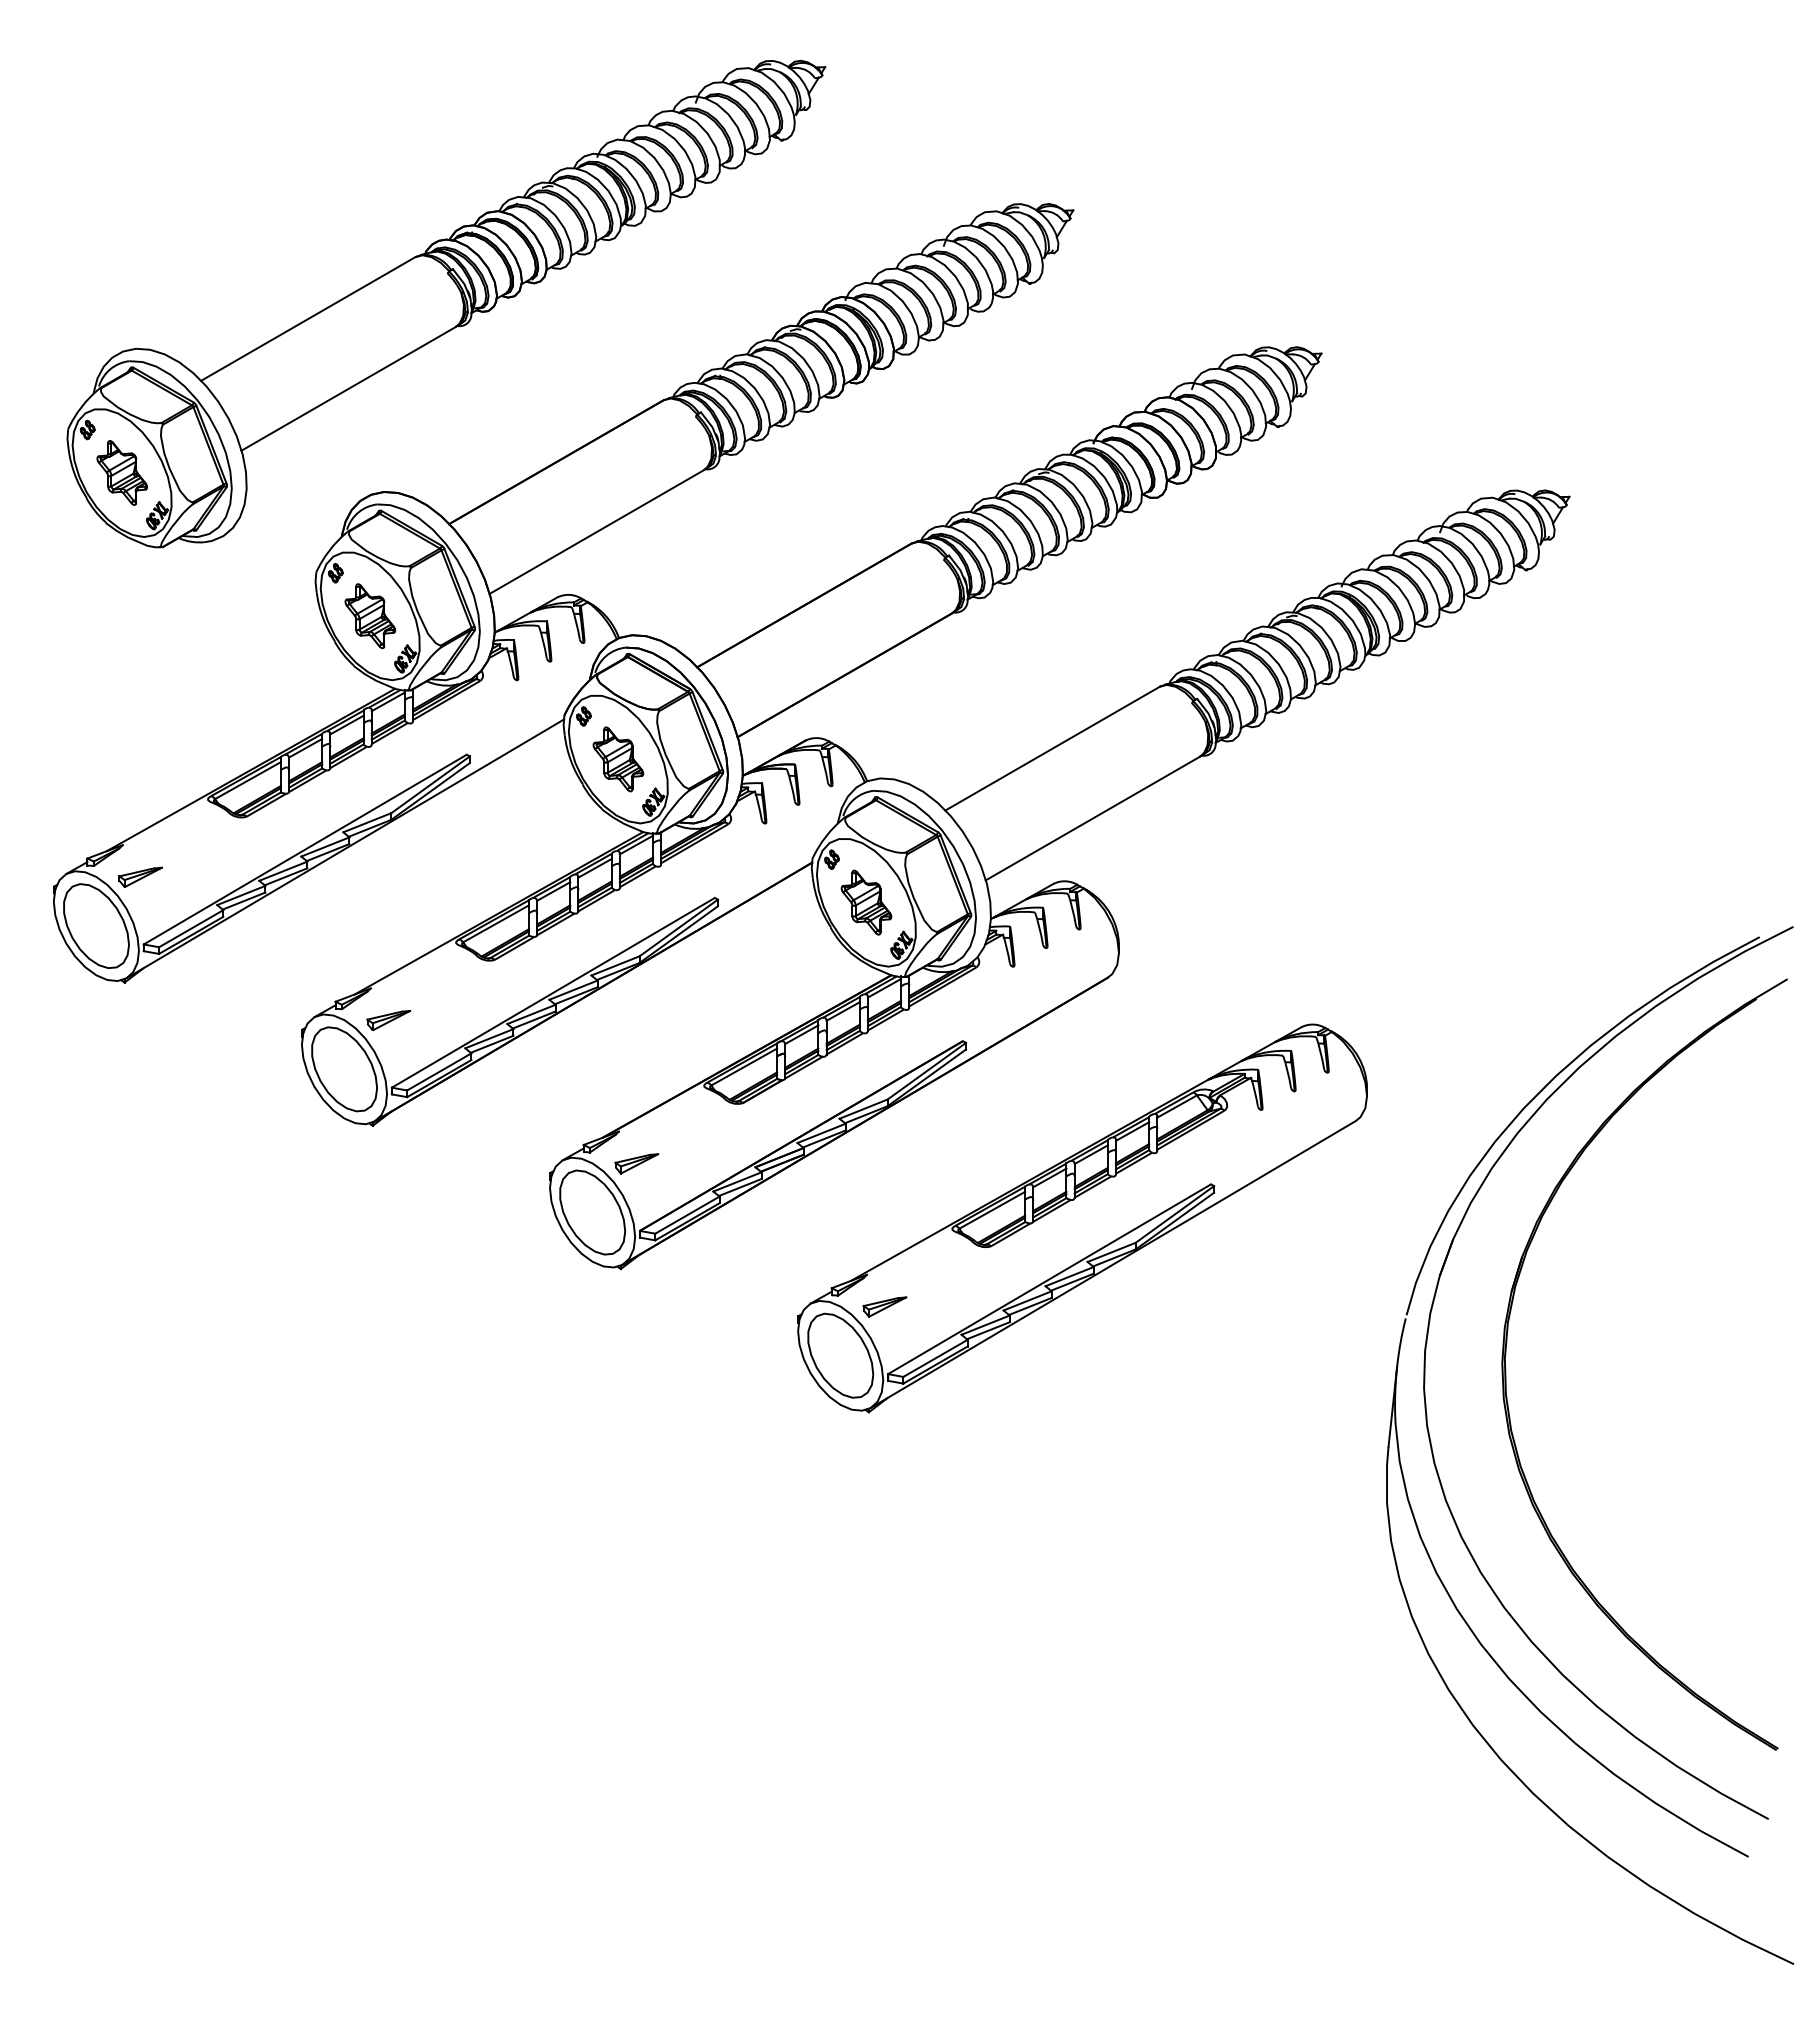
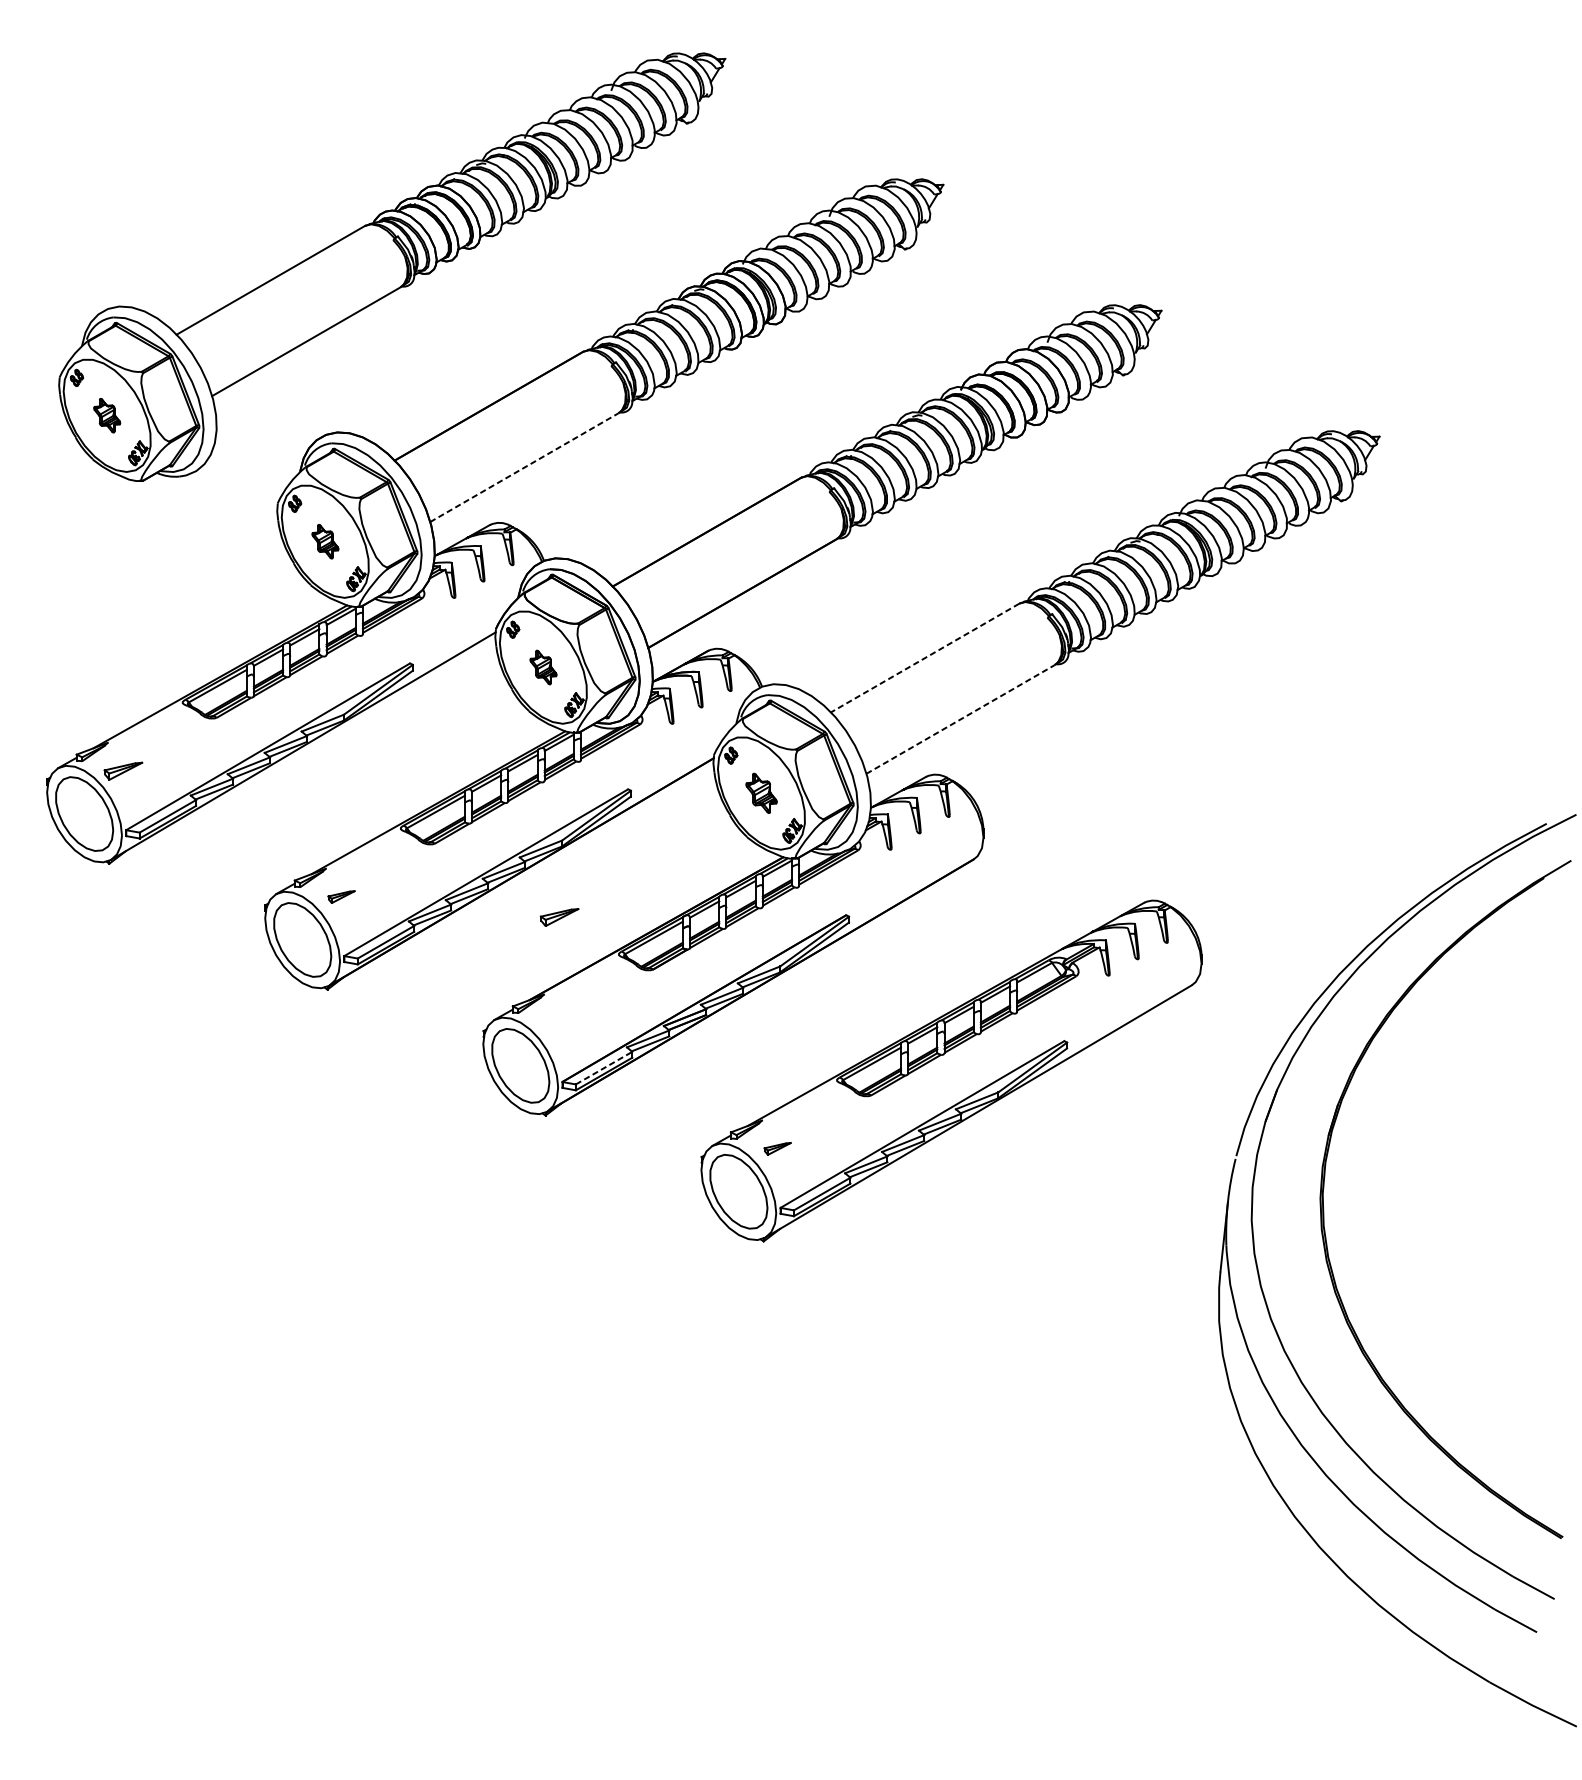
part: (121, 472) -> (106, 415), size x0.6
line: (596, 532) -> (524, 468), solid -> dashed
part: (370, 616) -> (325, 541), size x0.6
line: (1052, 748) -> (925, 657), solid -> dashed
part: (618, 759) -> (543, 667), size x0.6
line: (1092, 818) -> (960, 719), solid -> dashed
part: (866, 902) -> (761, 793), size x0.7
part: (388, 1020) -> (341, 897), size x0.7
part: (636, 1163) -> (559, 917), moved
line: (687, 1214) -> (604, 1067), solid -> dashed
part: (884, 1306) -> (777, 1148), size x0.7

